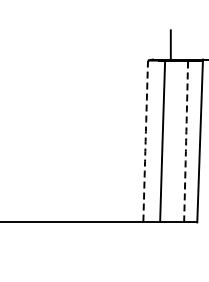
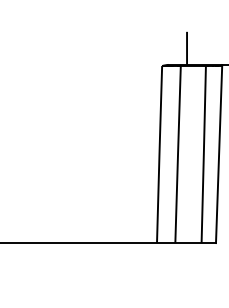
arc: (145, 141) -> (159, 154), dashed -> solid
arc: (186, 141) -> (204, 154), dashed -> solid

